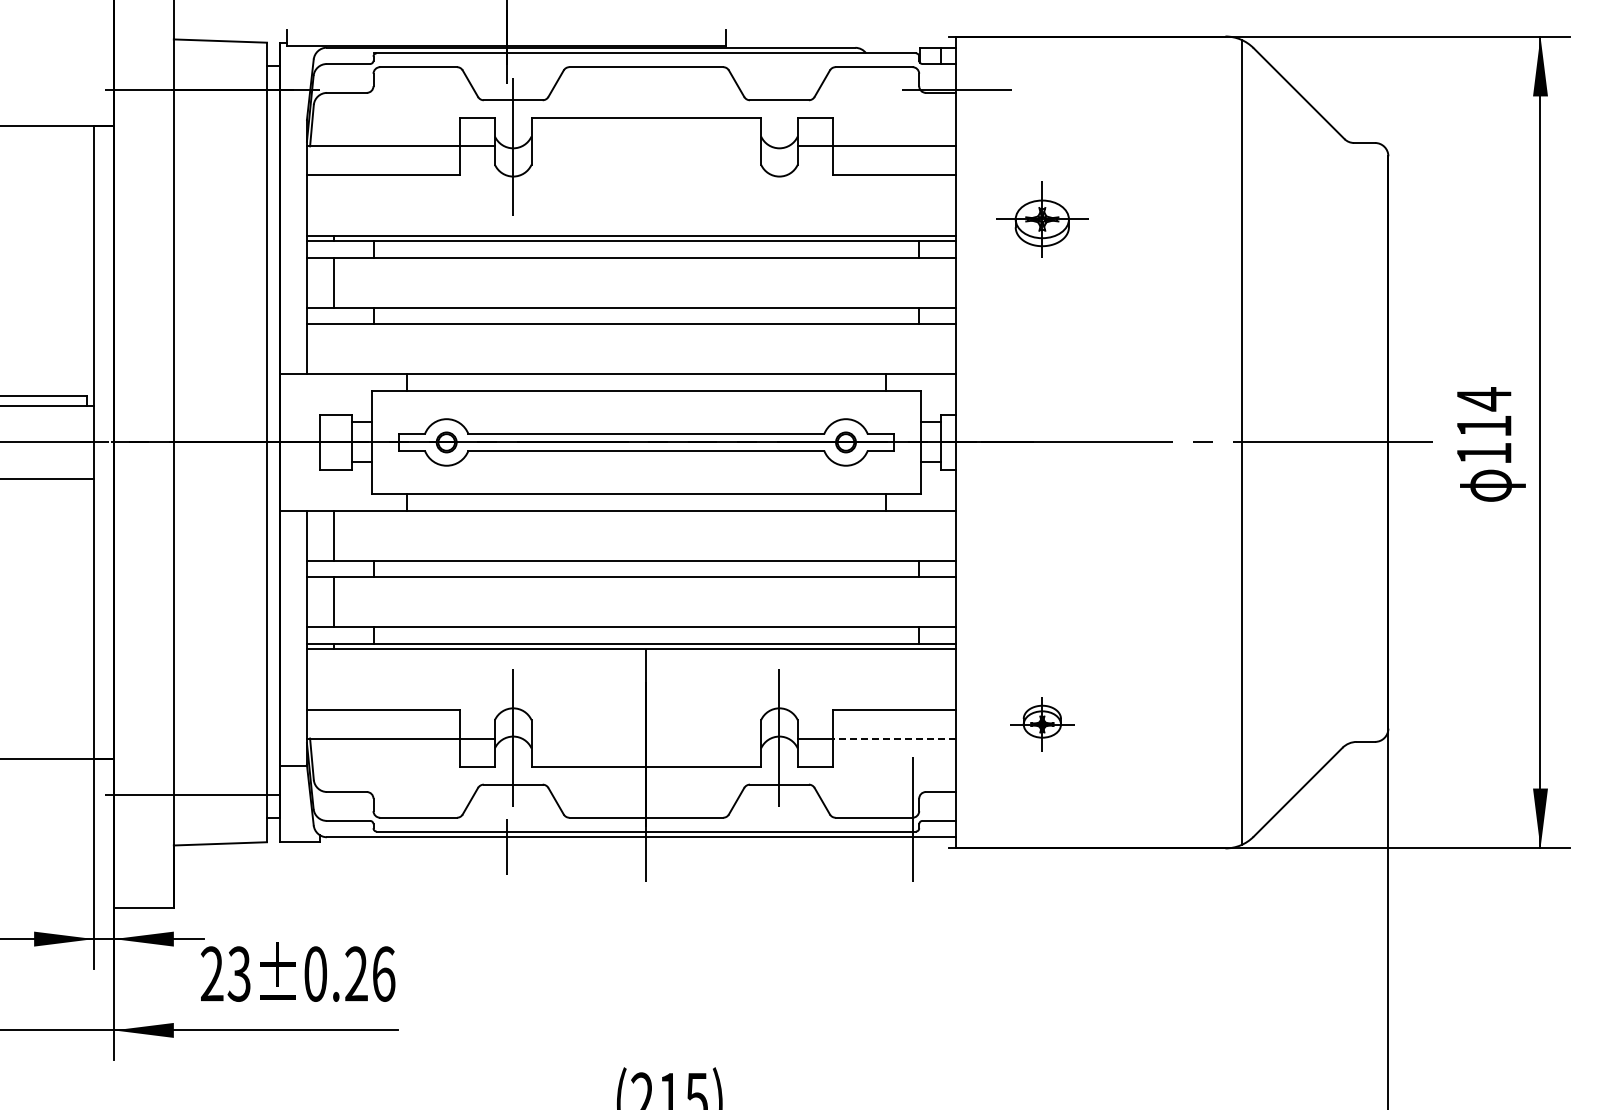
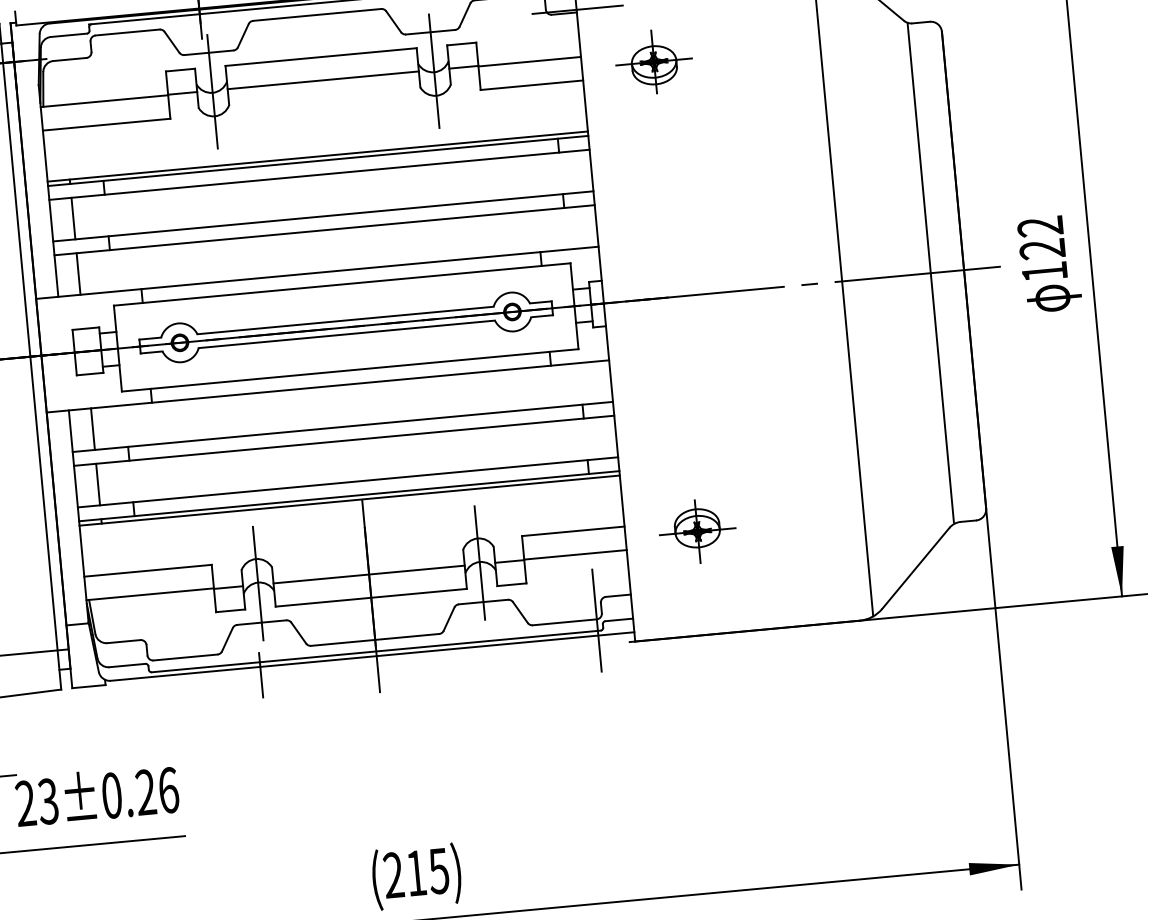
line: (646, 145) -> (323, 80), added
line: (779, 146) -> (434, 70), added
part: (1042, 219) -> (654, 62), moved
line: (333, 349) -> (78, 274), added
text: (1483, 412) -> (1040, 237), 114 -> 122
line: (1348, 441) -> (930, 272), added
part: (1042, 724) -> (697, 531), size x1.43
line: (894, 738) -> (575, 554), dashed -> solid
line: (646, 739) -> (369, 574), added

